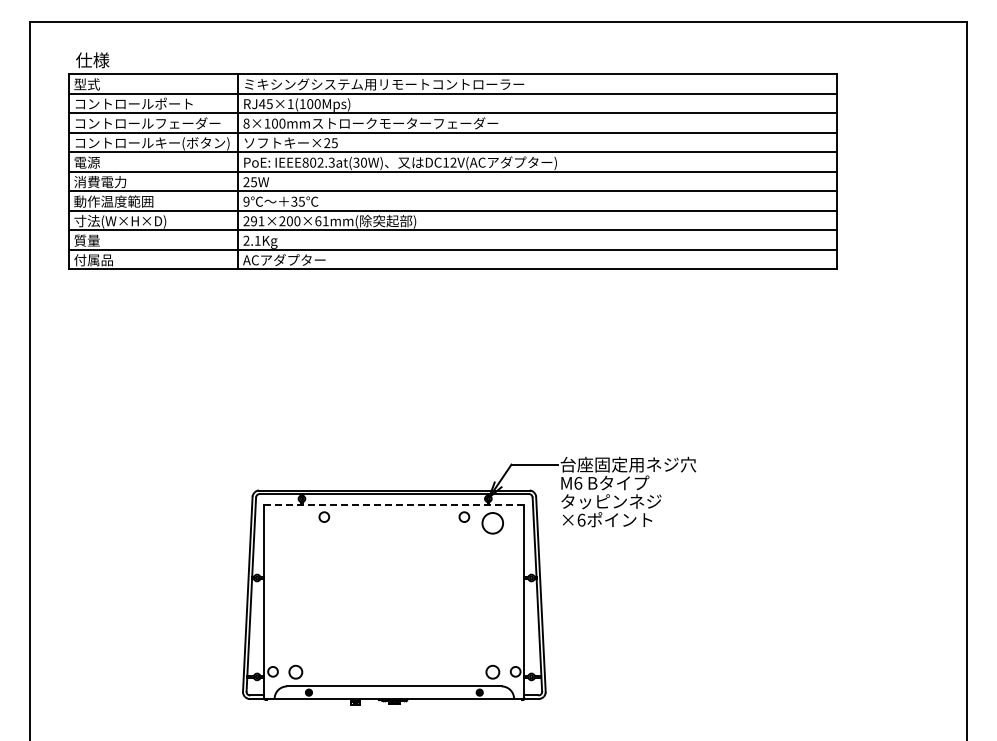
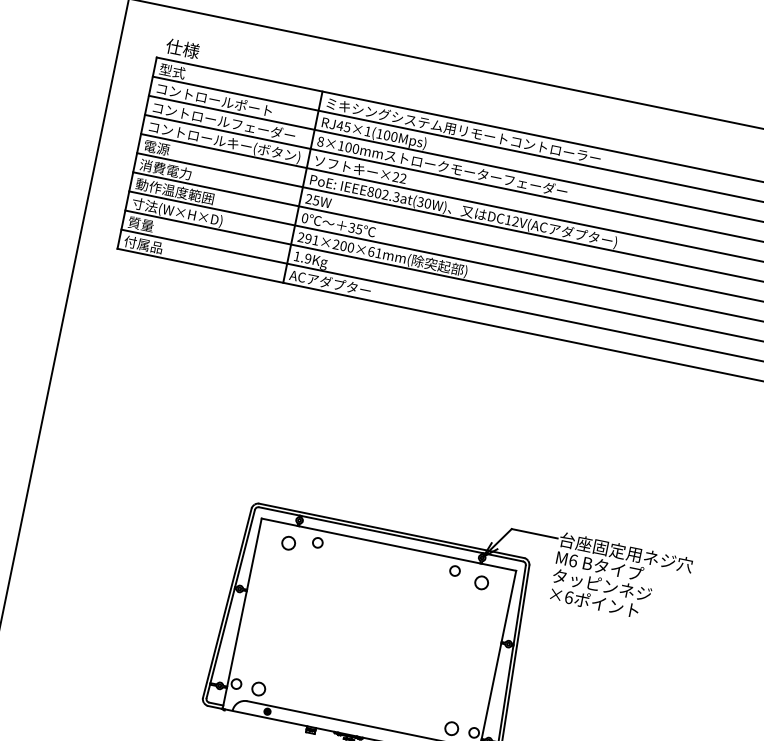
text: (334, 143) -> (402, 178), ×25 -> ×22
text: (246, 201) -> (305, 218), 9 -> 0
text: (251, 240) -> (302, 257), 2.1Kg -> 1.9Kg
line: (394, 504) -> (389, 544), dashed -> solid
circle: (295, 523) -> (288, 543), added
circle: (492, 523) -> (481, 582), size x0.62

